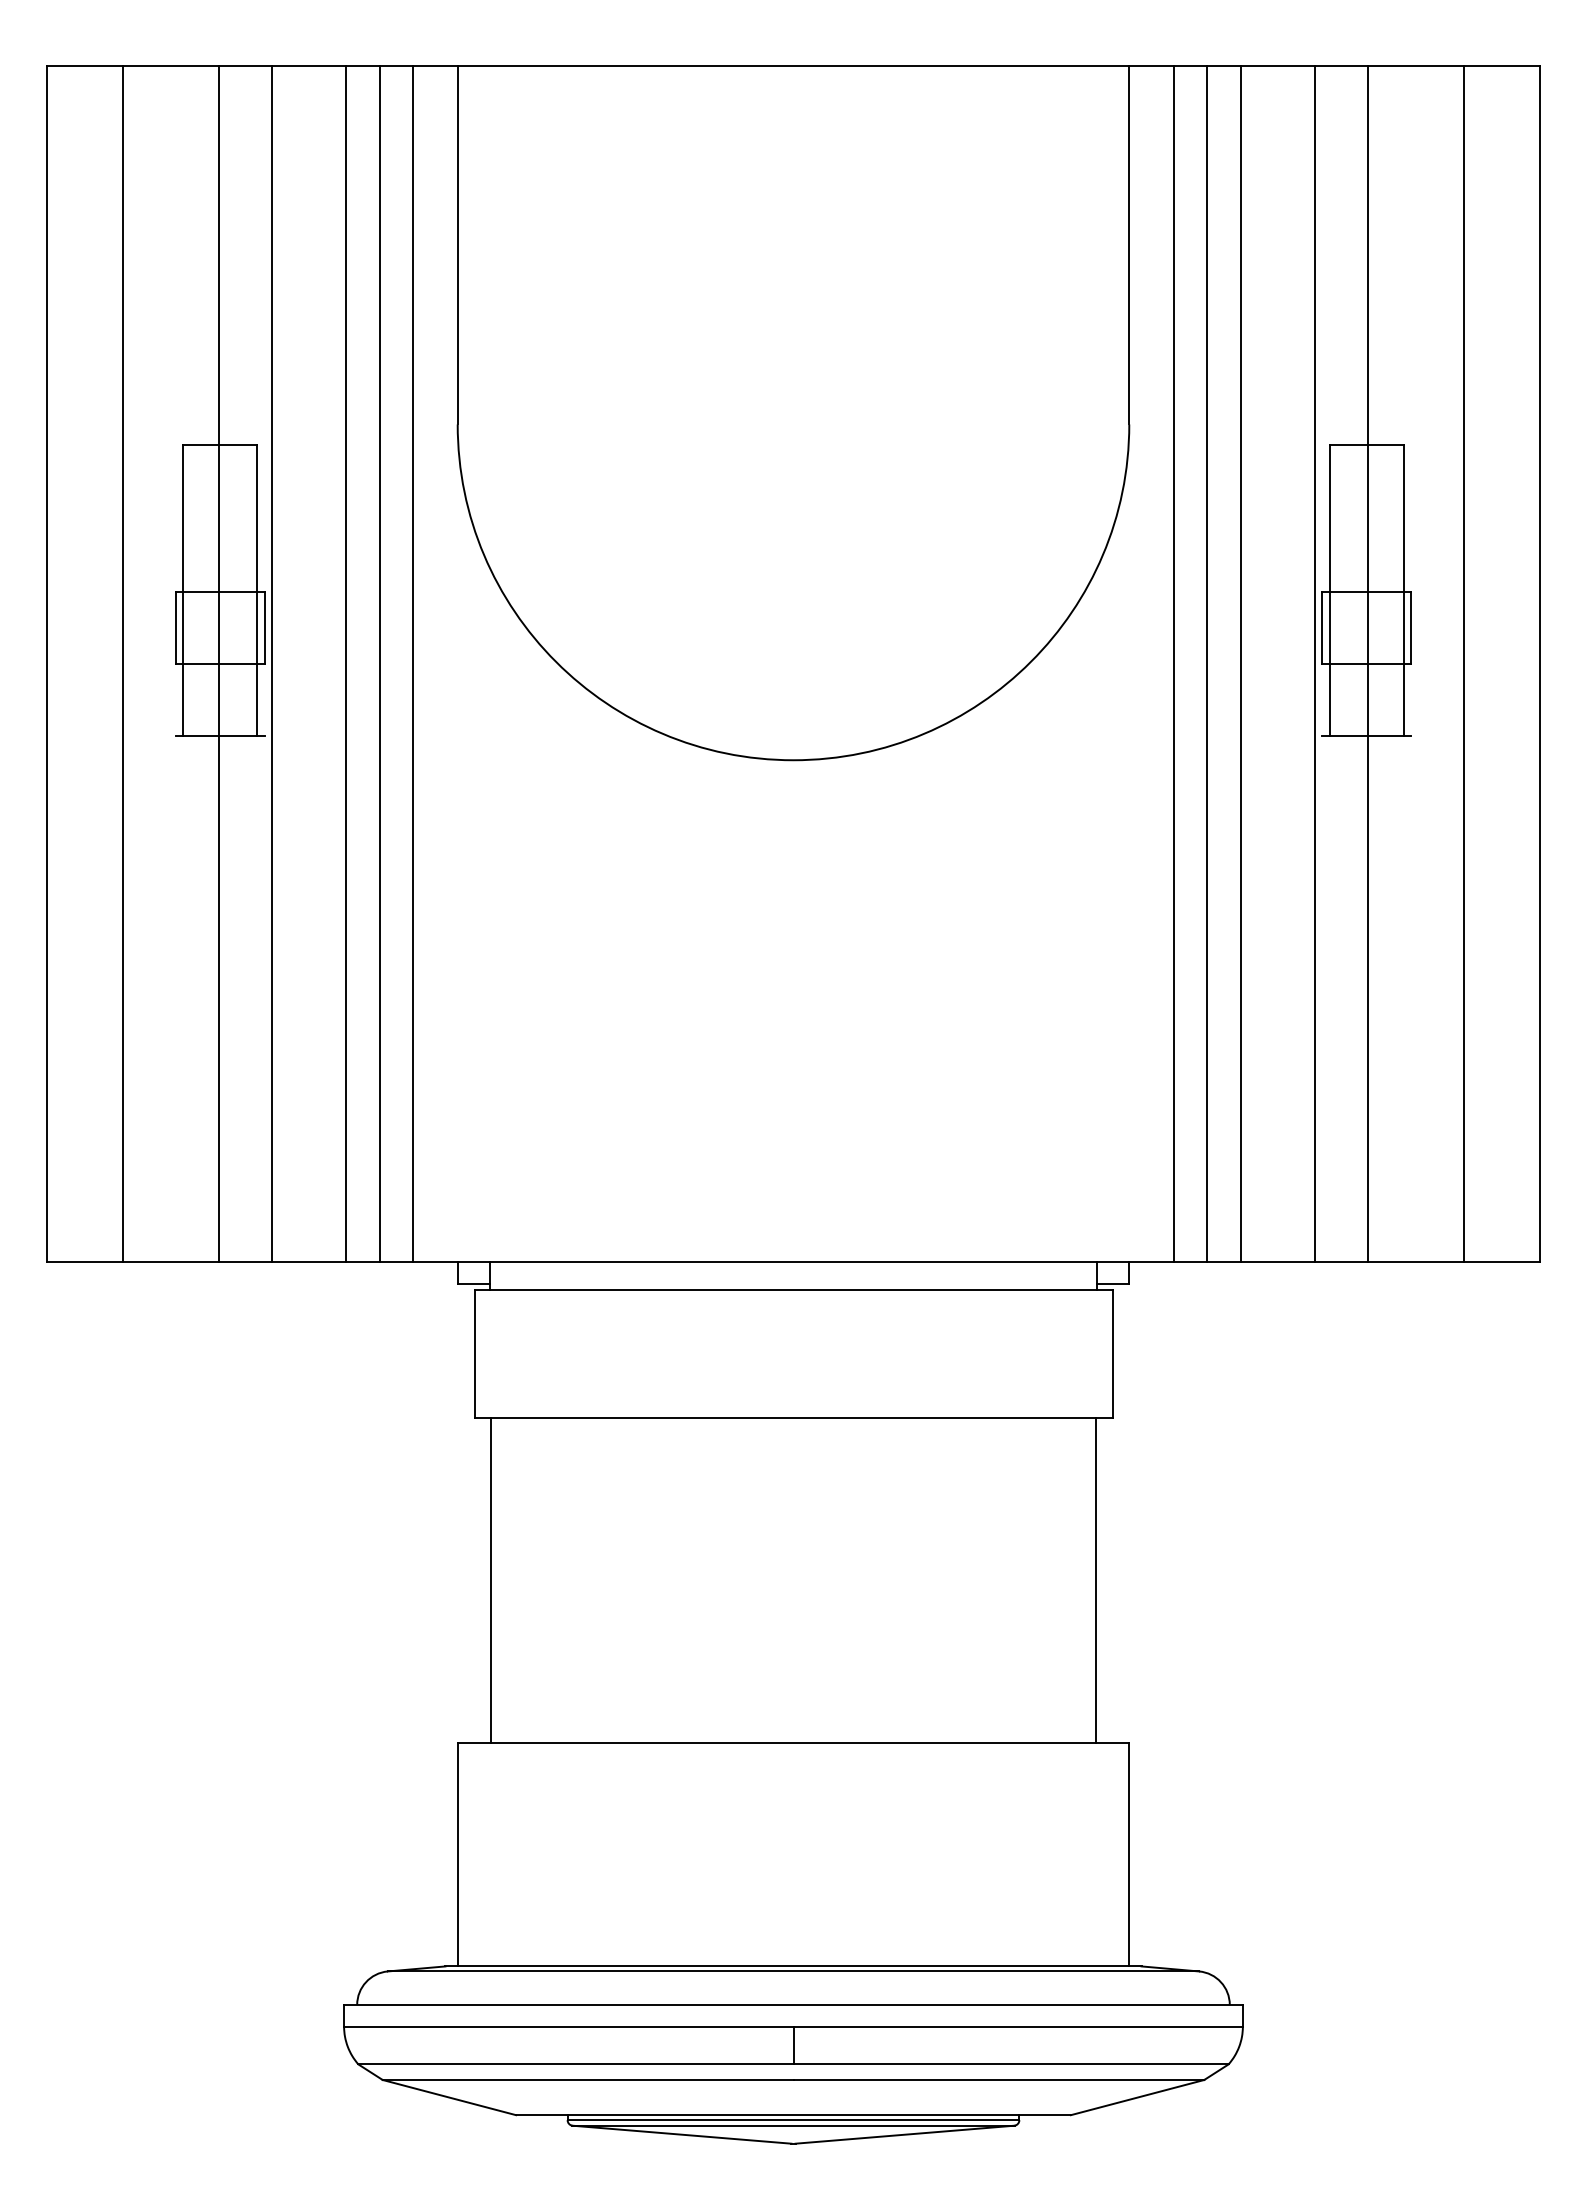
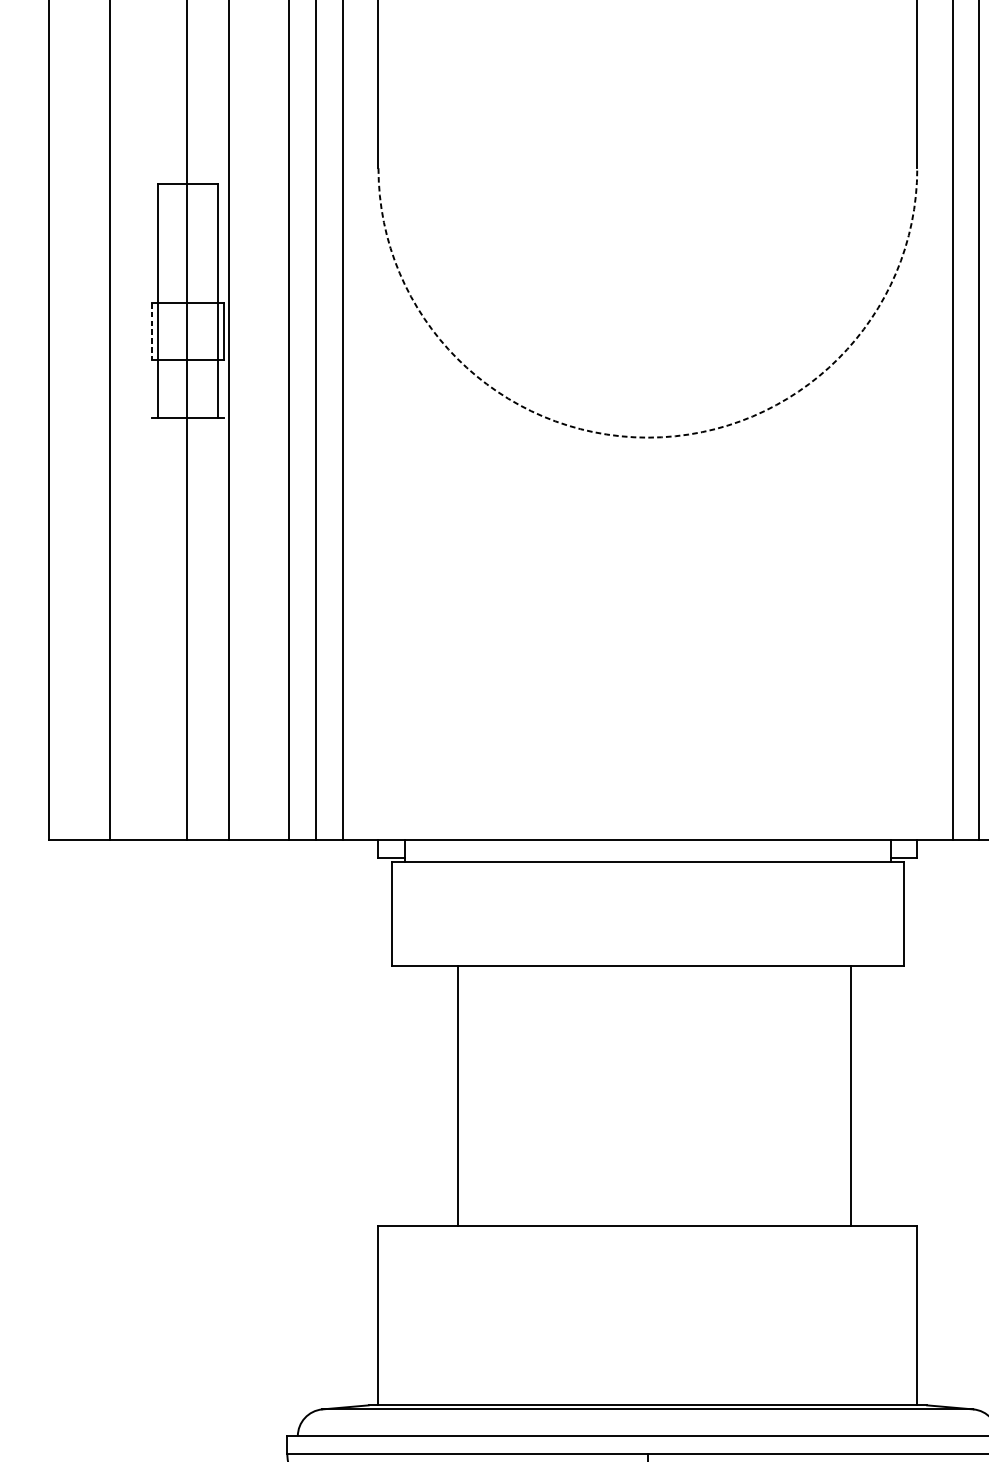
line: (175, 628) -> (152, 331), solid -> dashed
arc: (793, 760) -> (647, 437), solid -> dashed
line: (491, 1580) -> (457, 1095), moved
line: (1095, 1580) -> (850, 1095), moved

